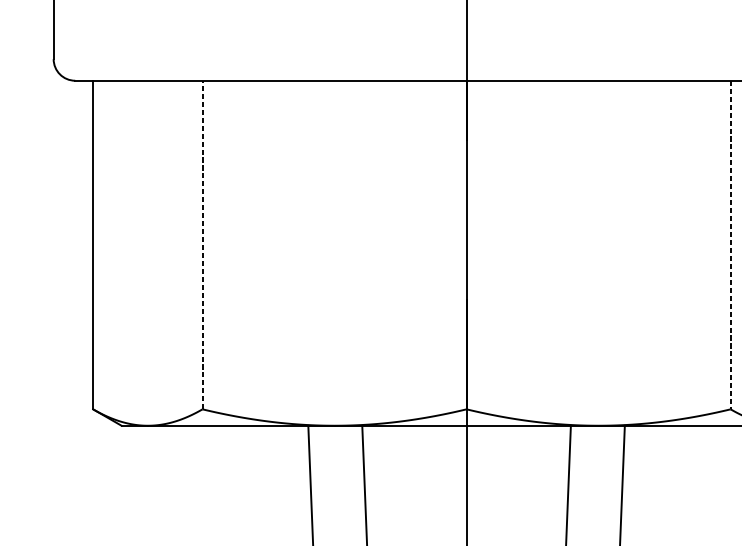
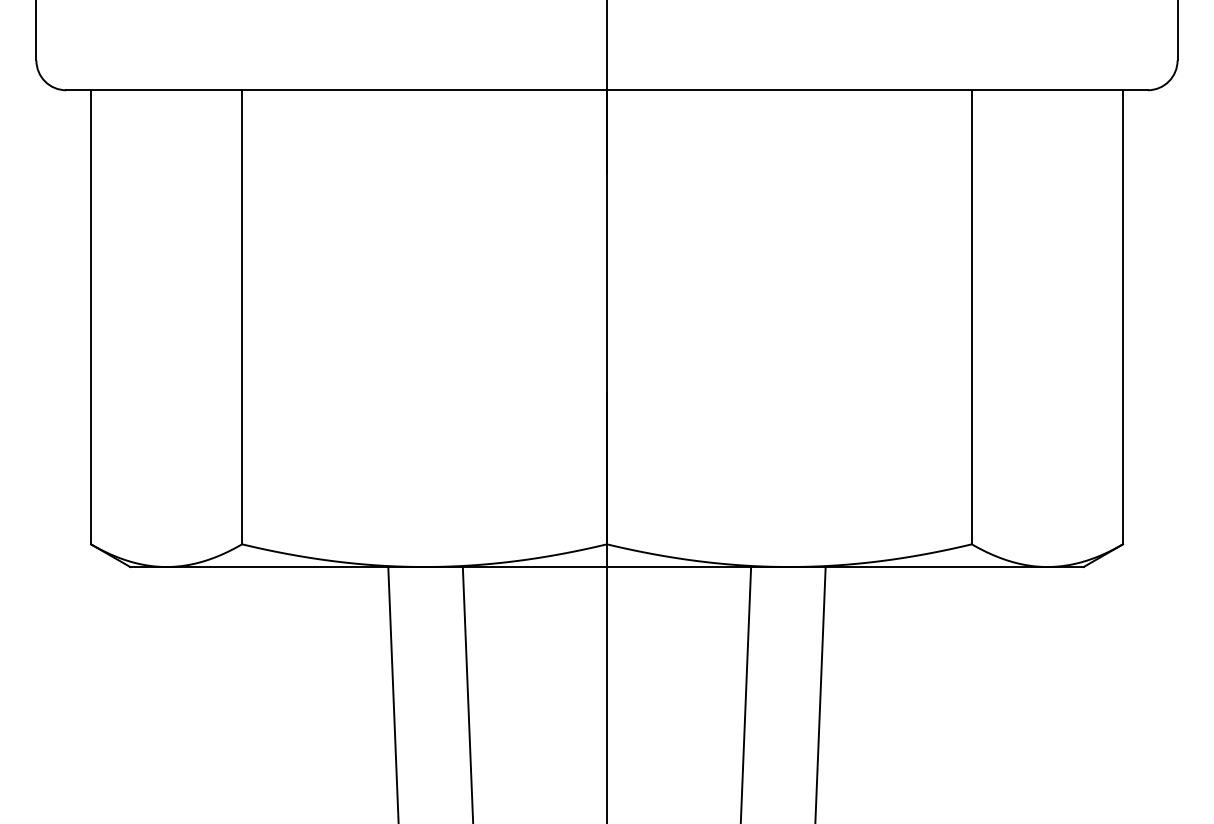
line: (202, 244) -> (242, 316), dashed -> solid
line: (730, 245) -> (971, 317), dashed -> solid

